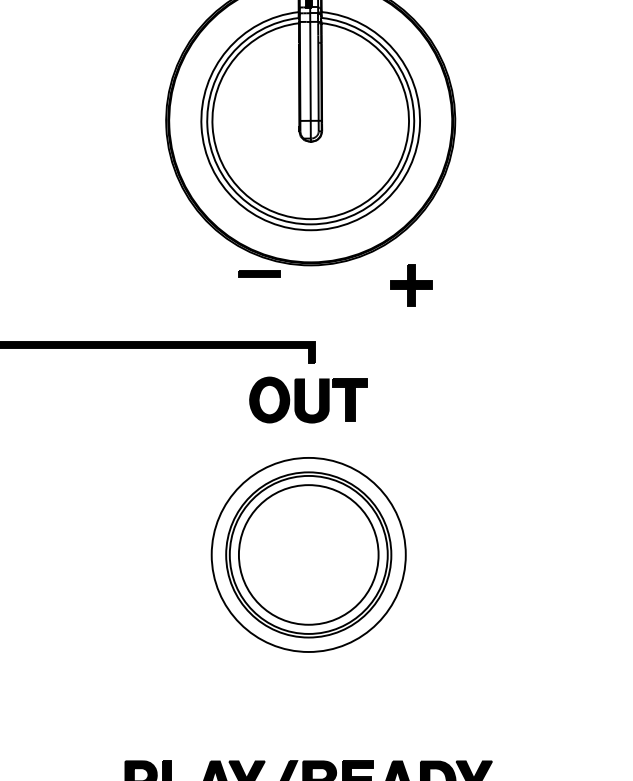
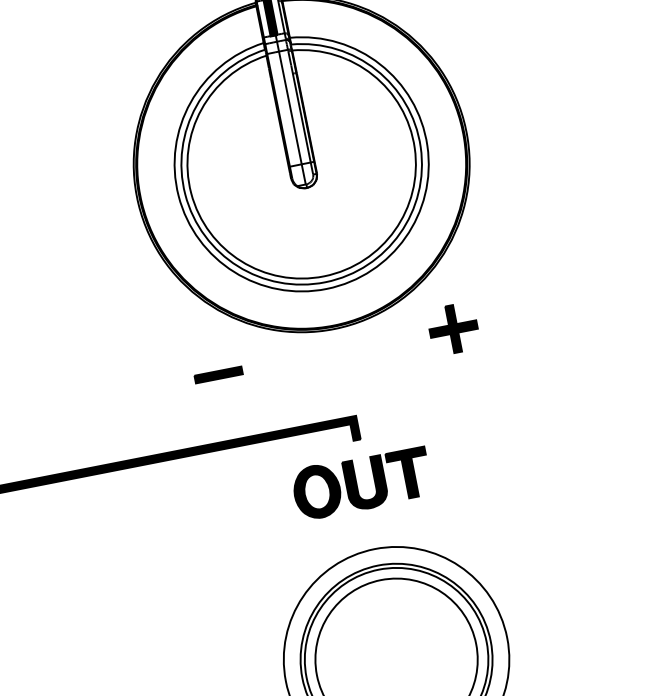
part: (259, 273) -> (218, 374), moved

